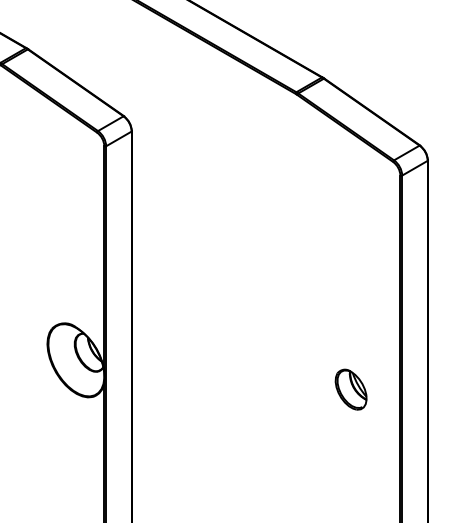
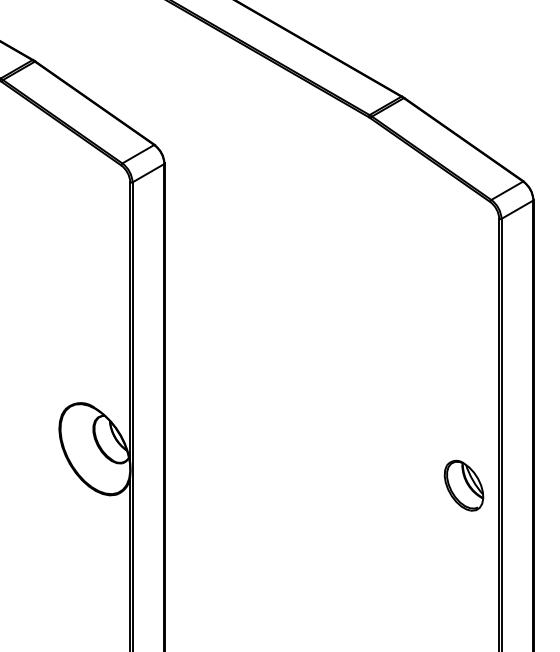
part: (350, 389) -> (463, 485), moved

